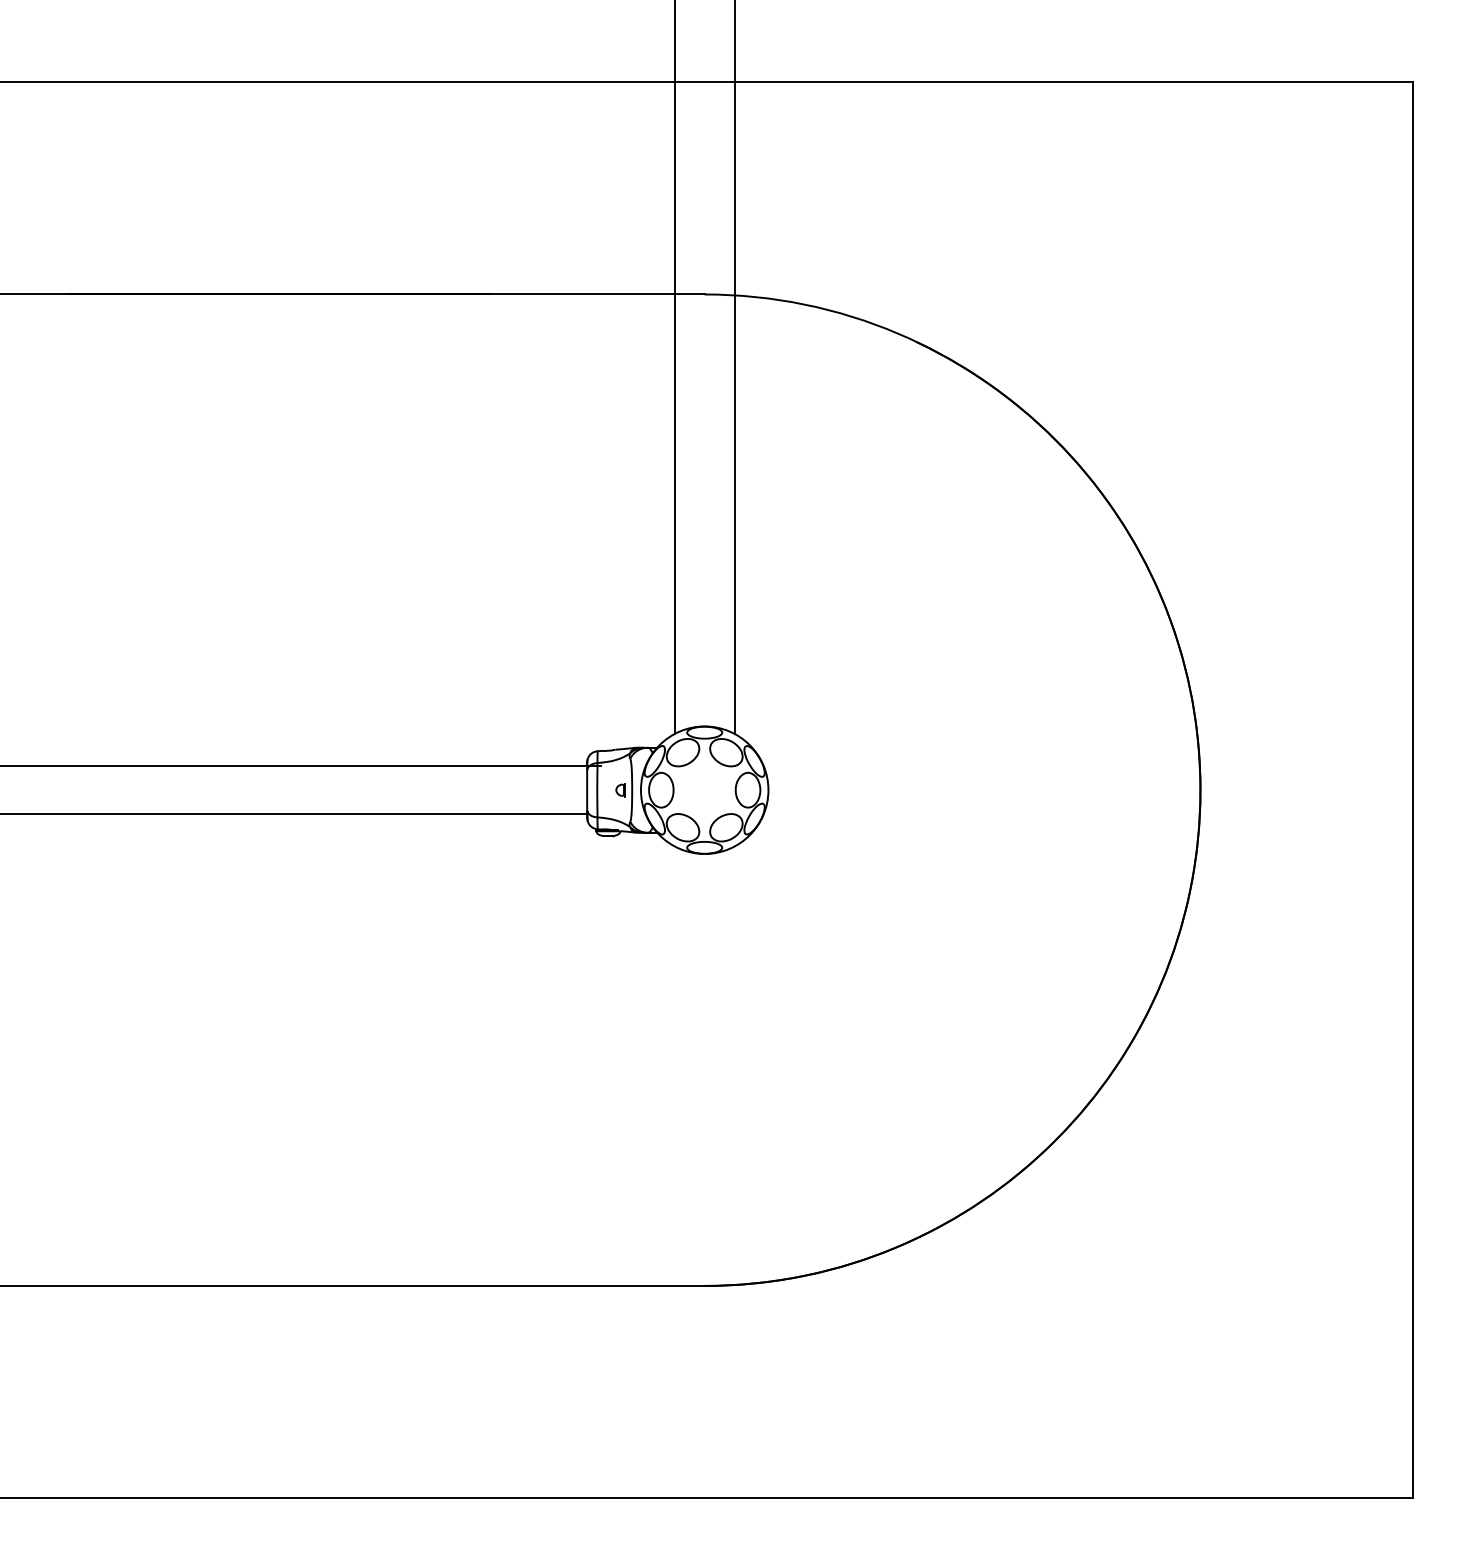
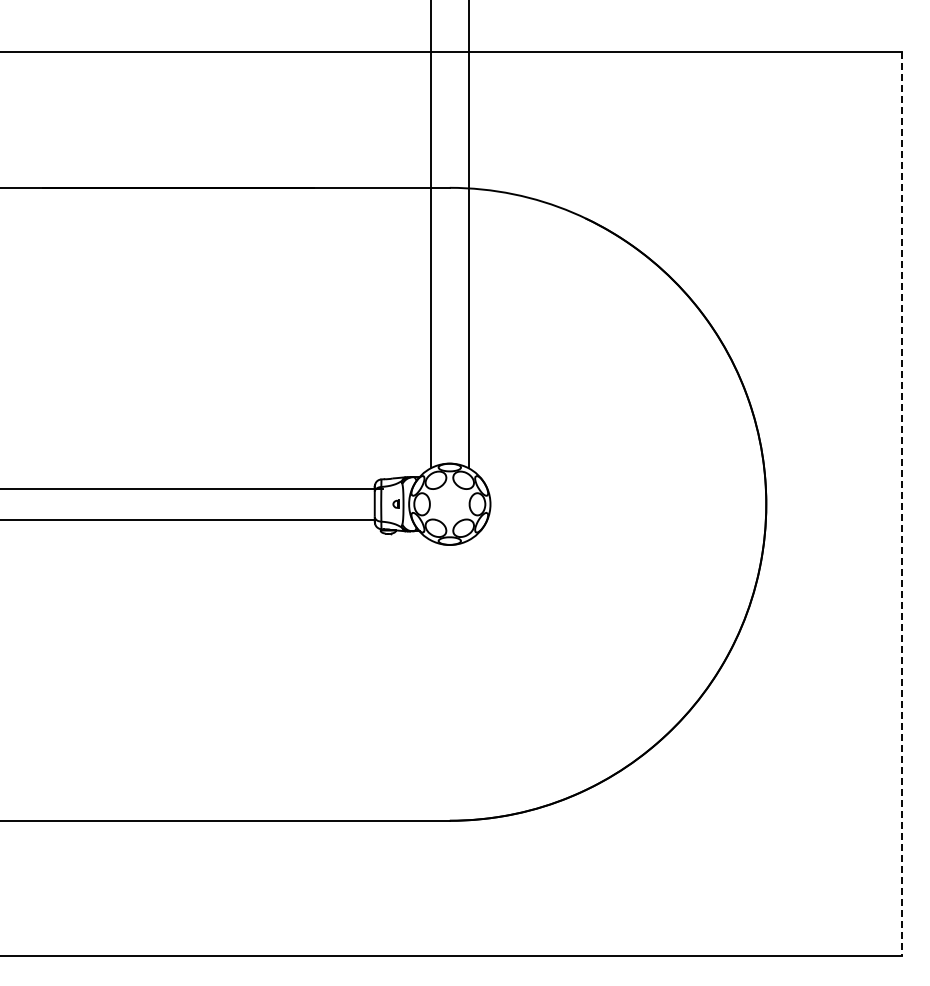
line: (1412, 790) -> (901, 504), solid -> dashed

